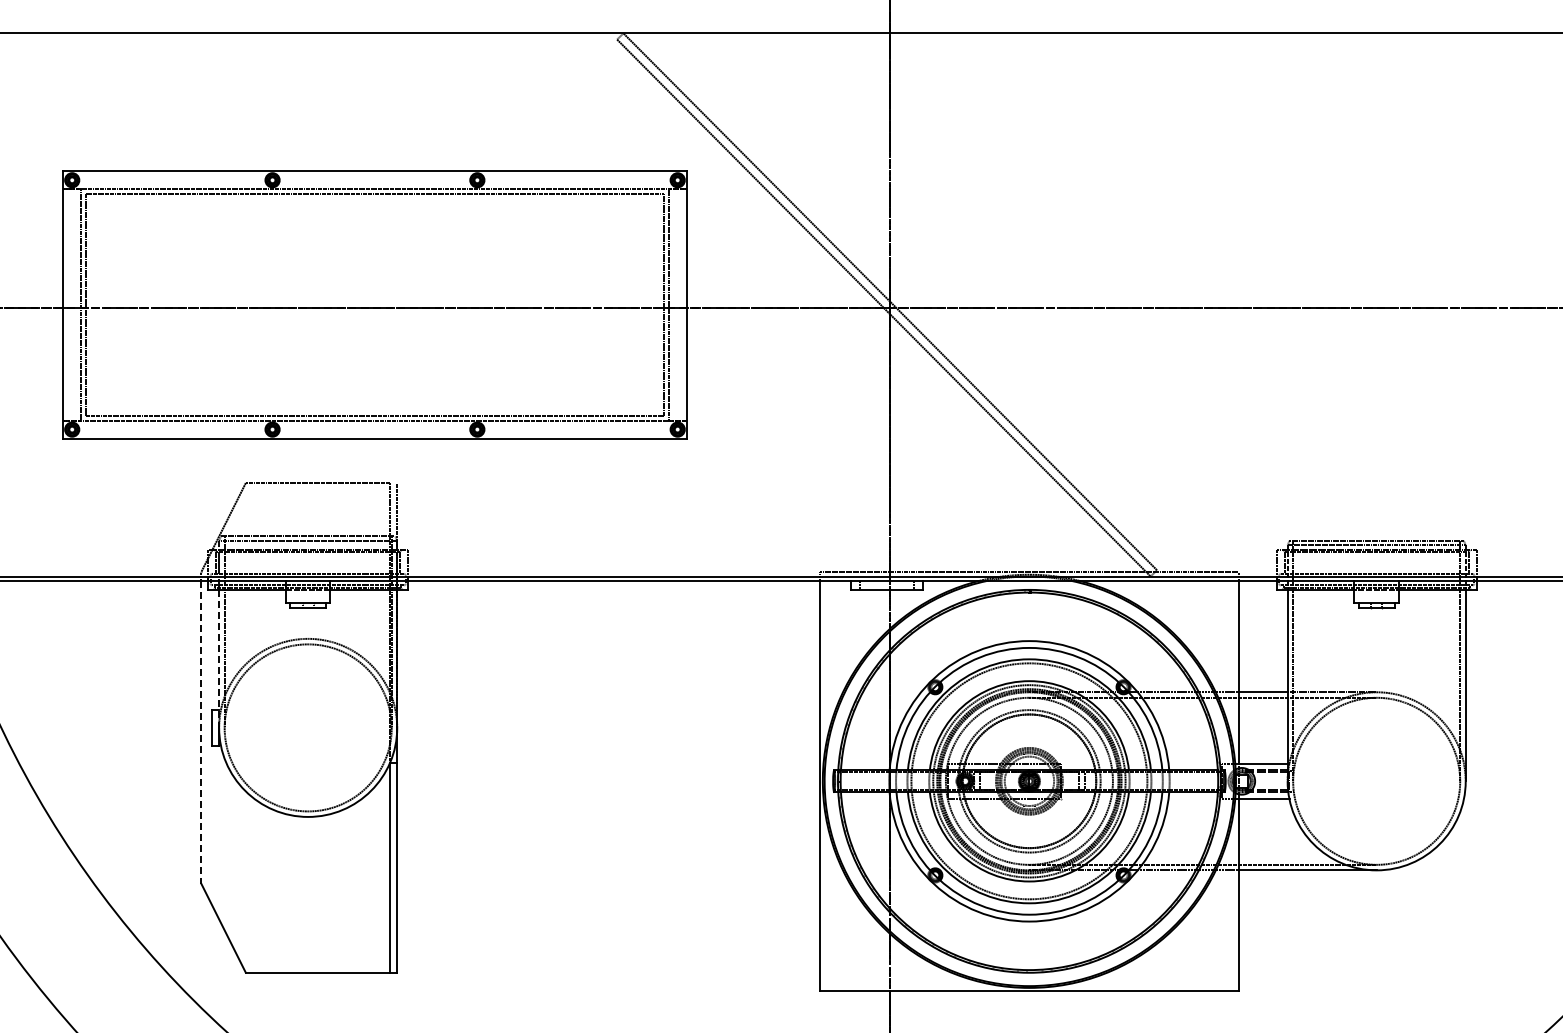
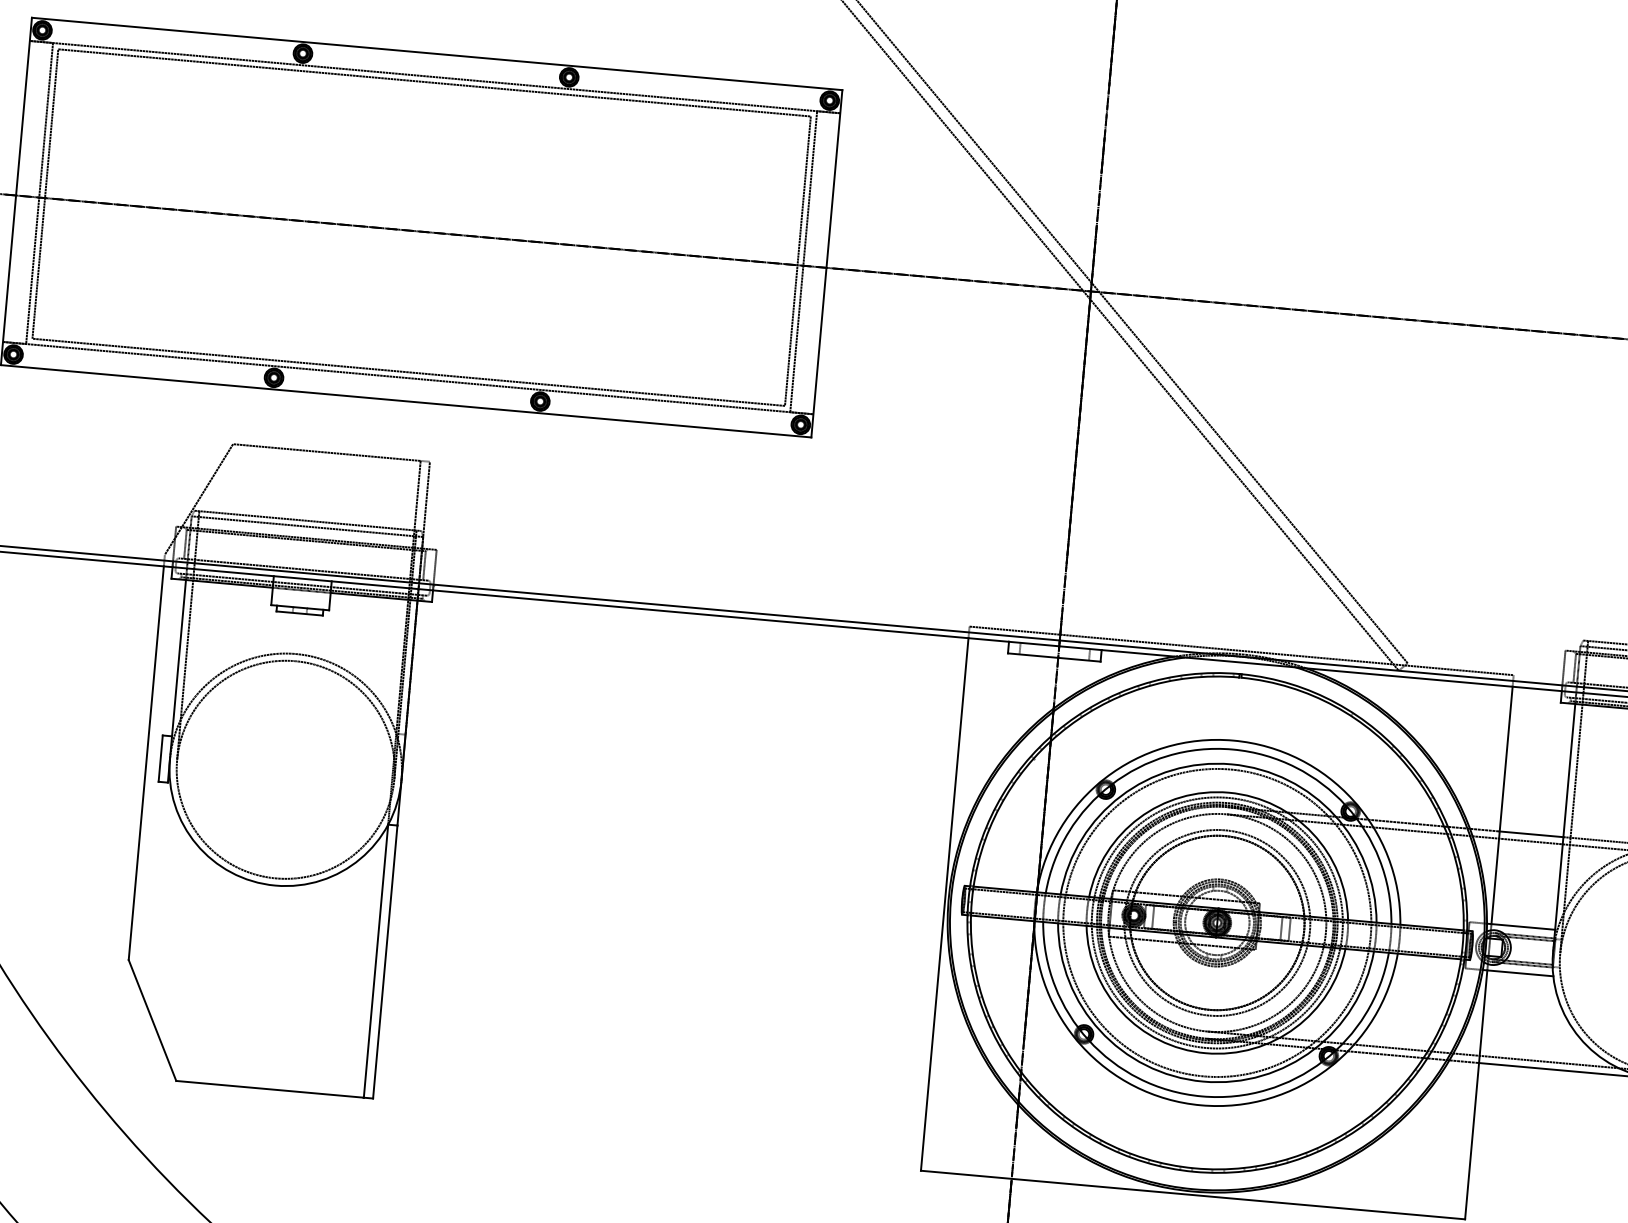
line: (219, 659) -> (178, 670), dashed -> solid
line: (201, 732) -> (146, 763), dashed -> solid

